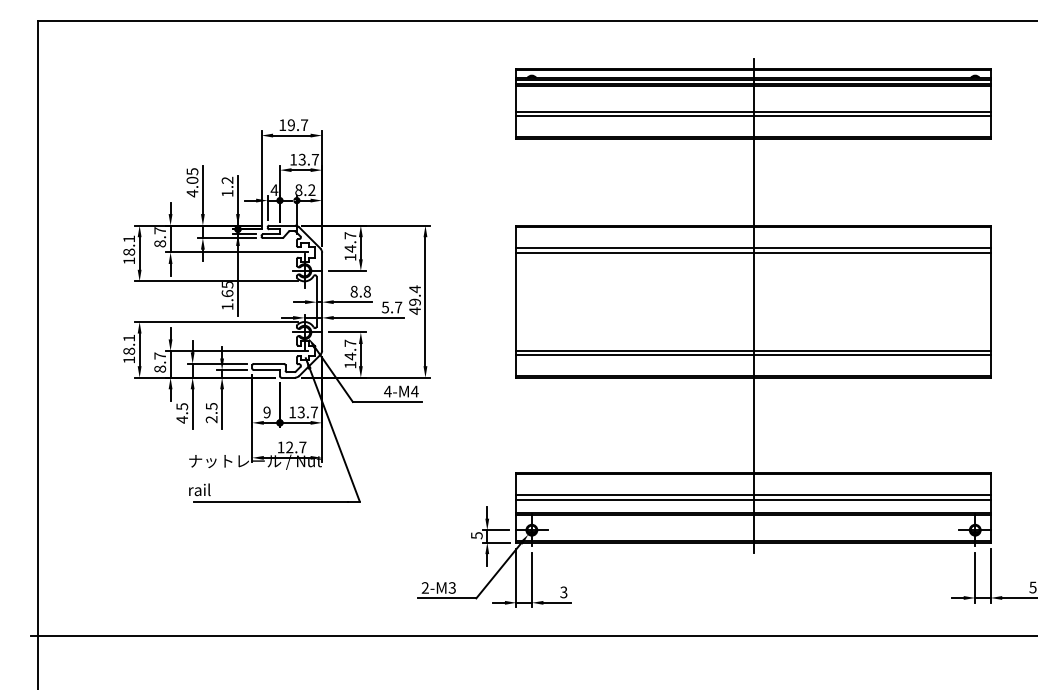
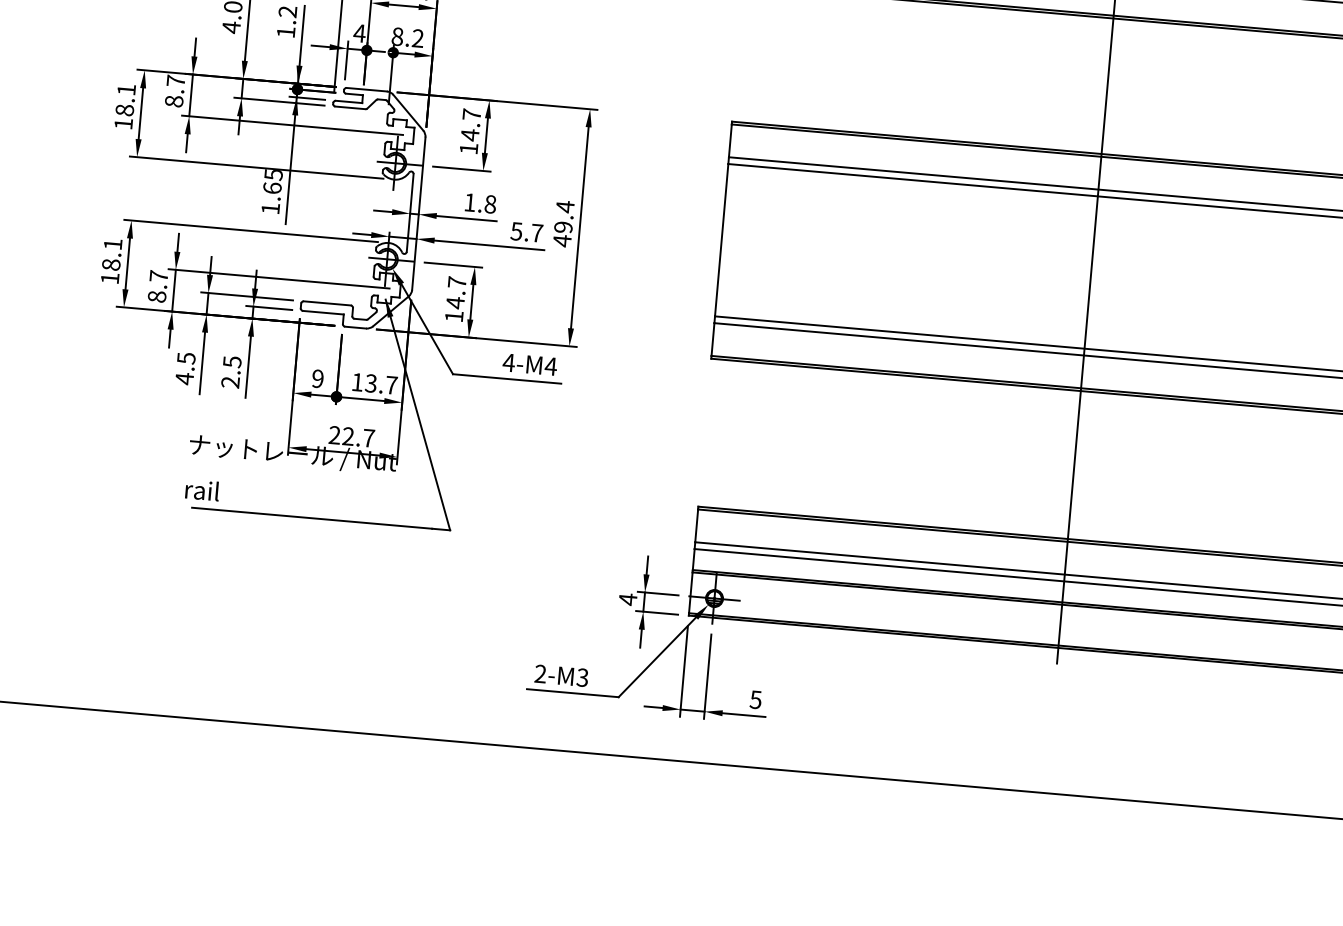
text: (353, 291) -> (469, 202), 8.8 -> 1.8
text: (280, 447) -> (333, 435), 12.7 -> 22.7
text: (476, 535) -> (627, 599), 5 -> 4
text: (563, 591) -> (755, 698), 3 -> 5

